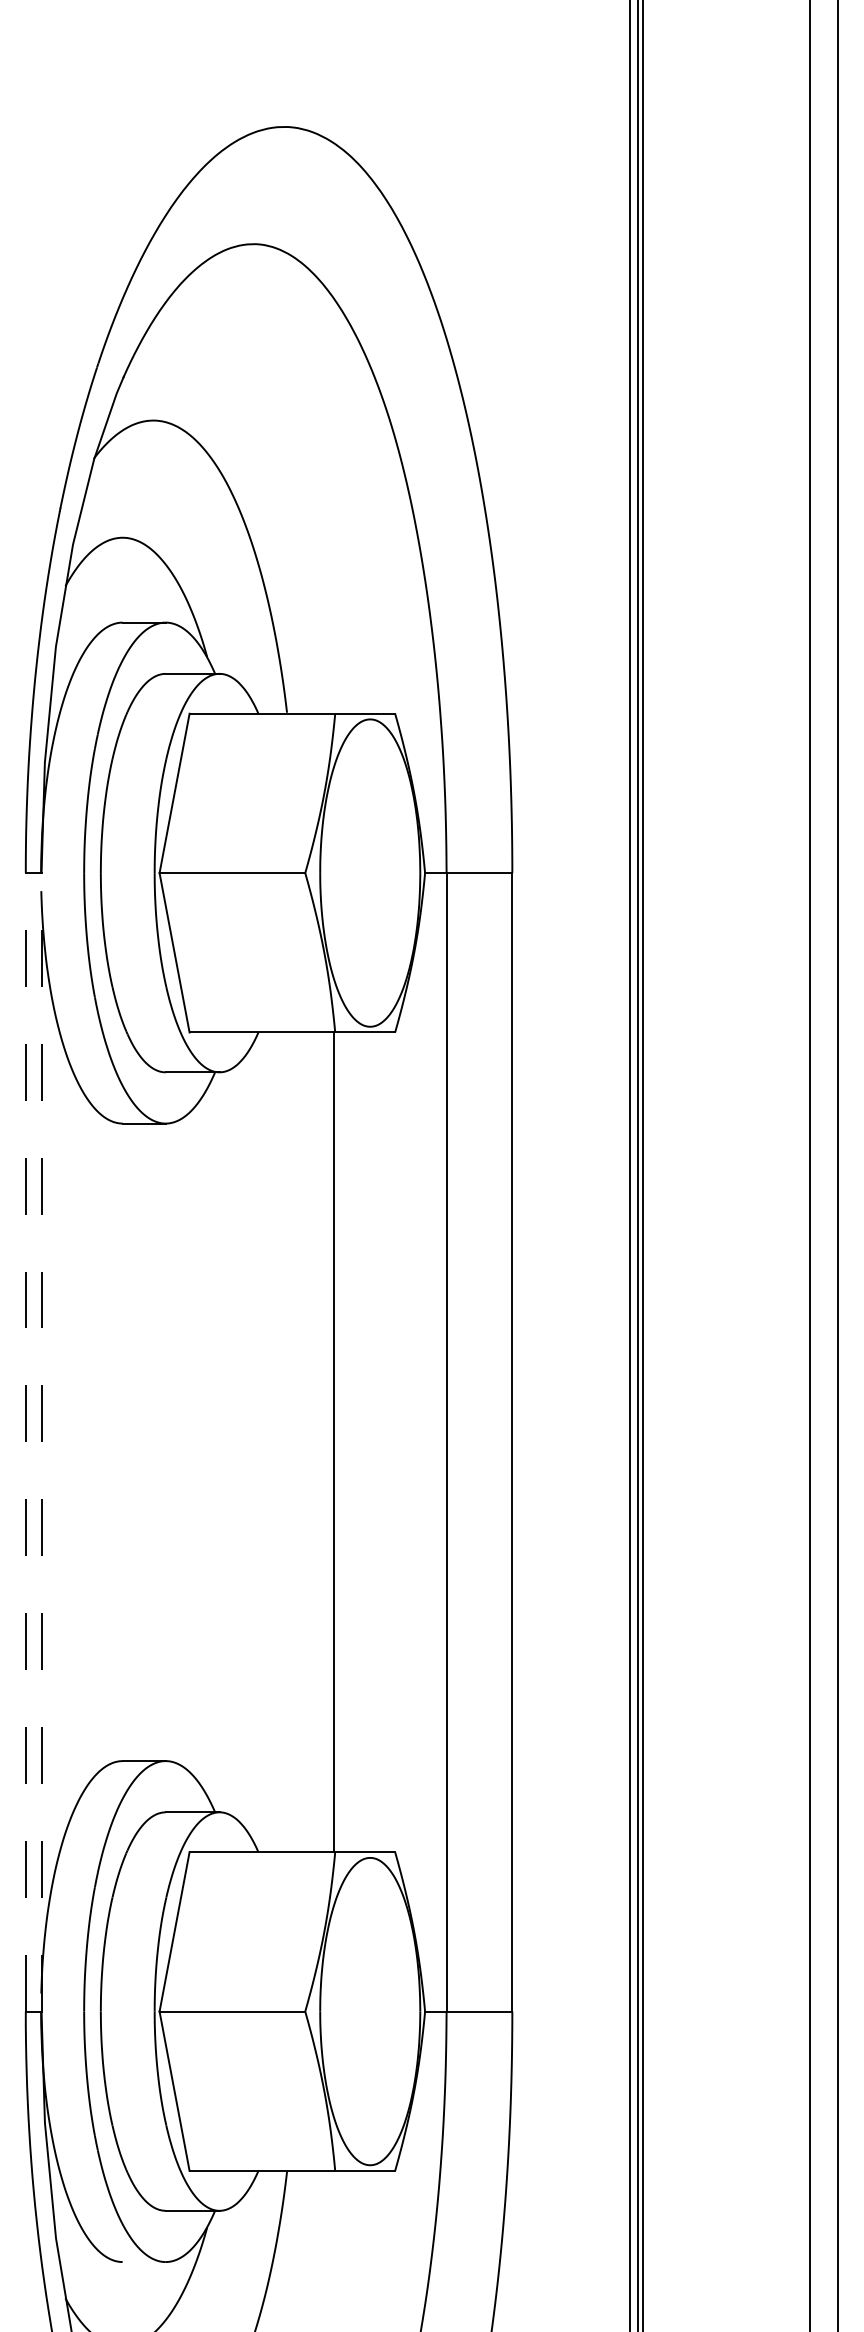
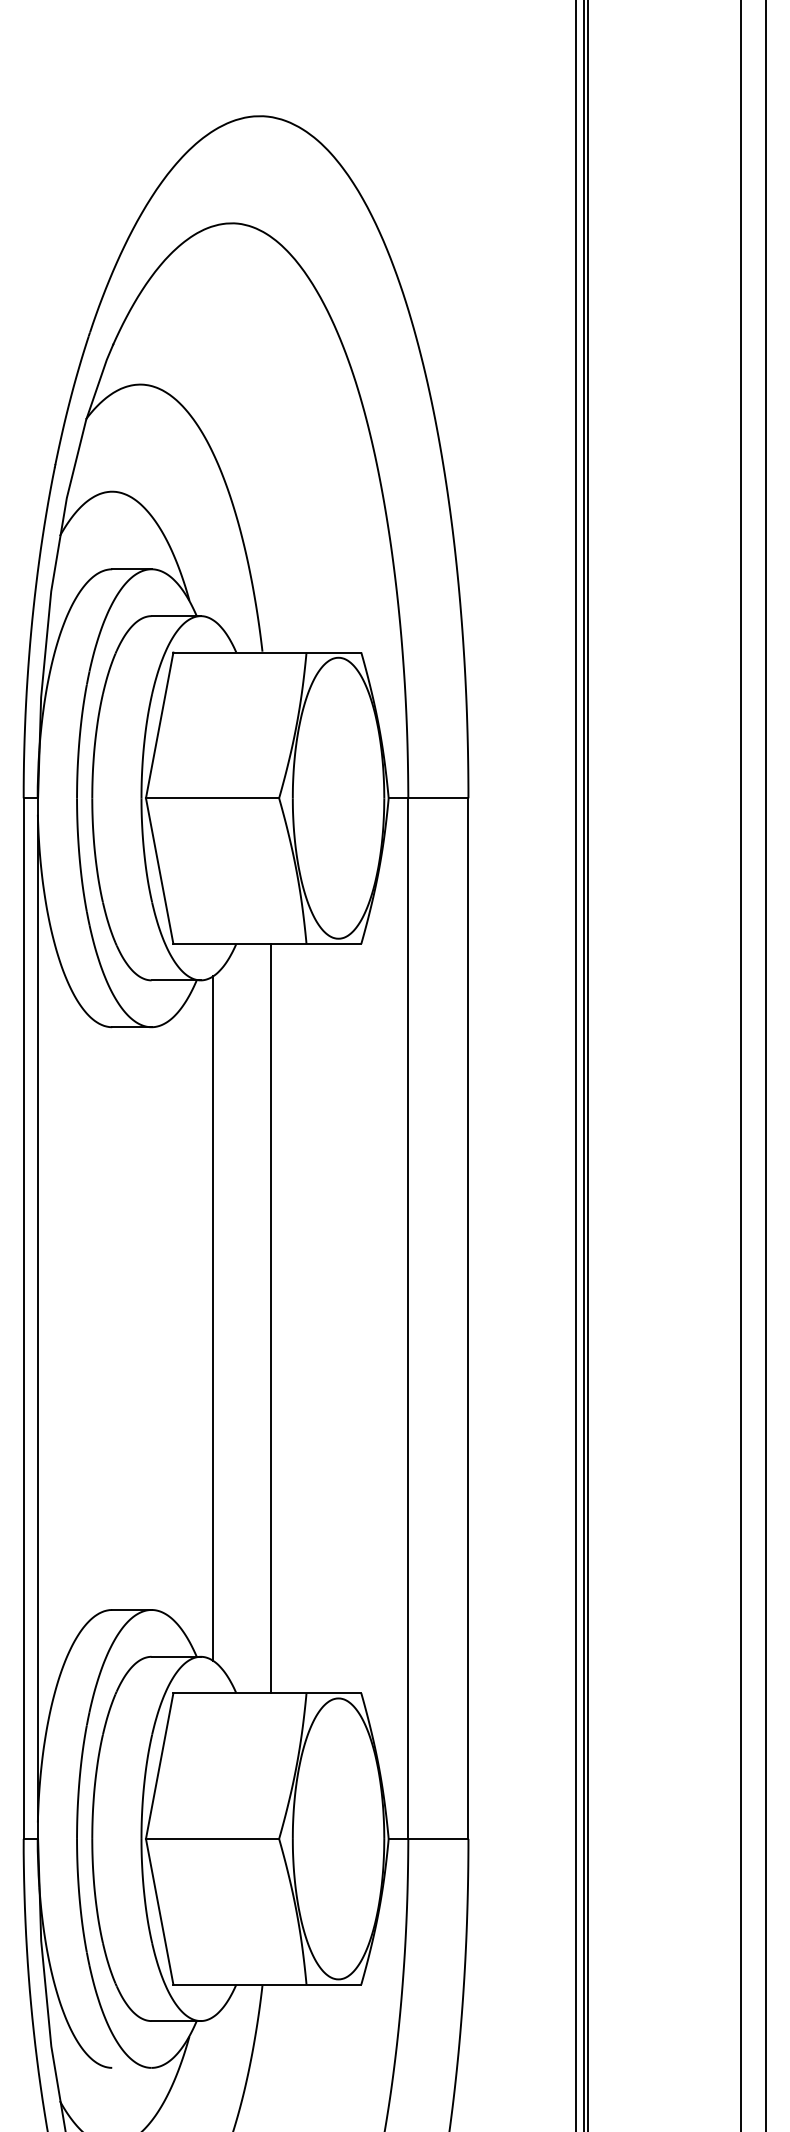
line: (25, 1441) -> (23, 1317), dashed -> solid
line: (41, 1441) -> (38, 1317), dashed -> solid
line: (233, 1442) -> (213, 1318), added
line: (334, 1442) -> (271, 1318), moved

